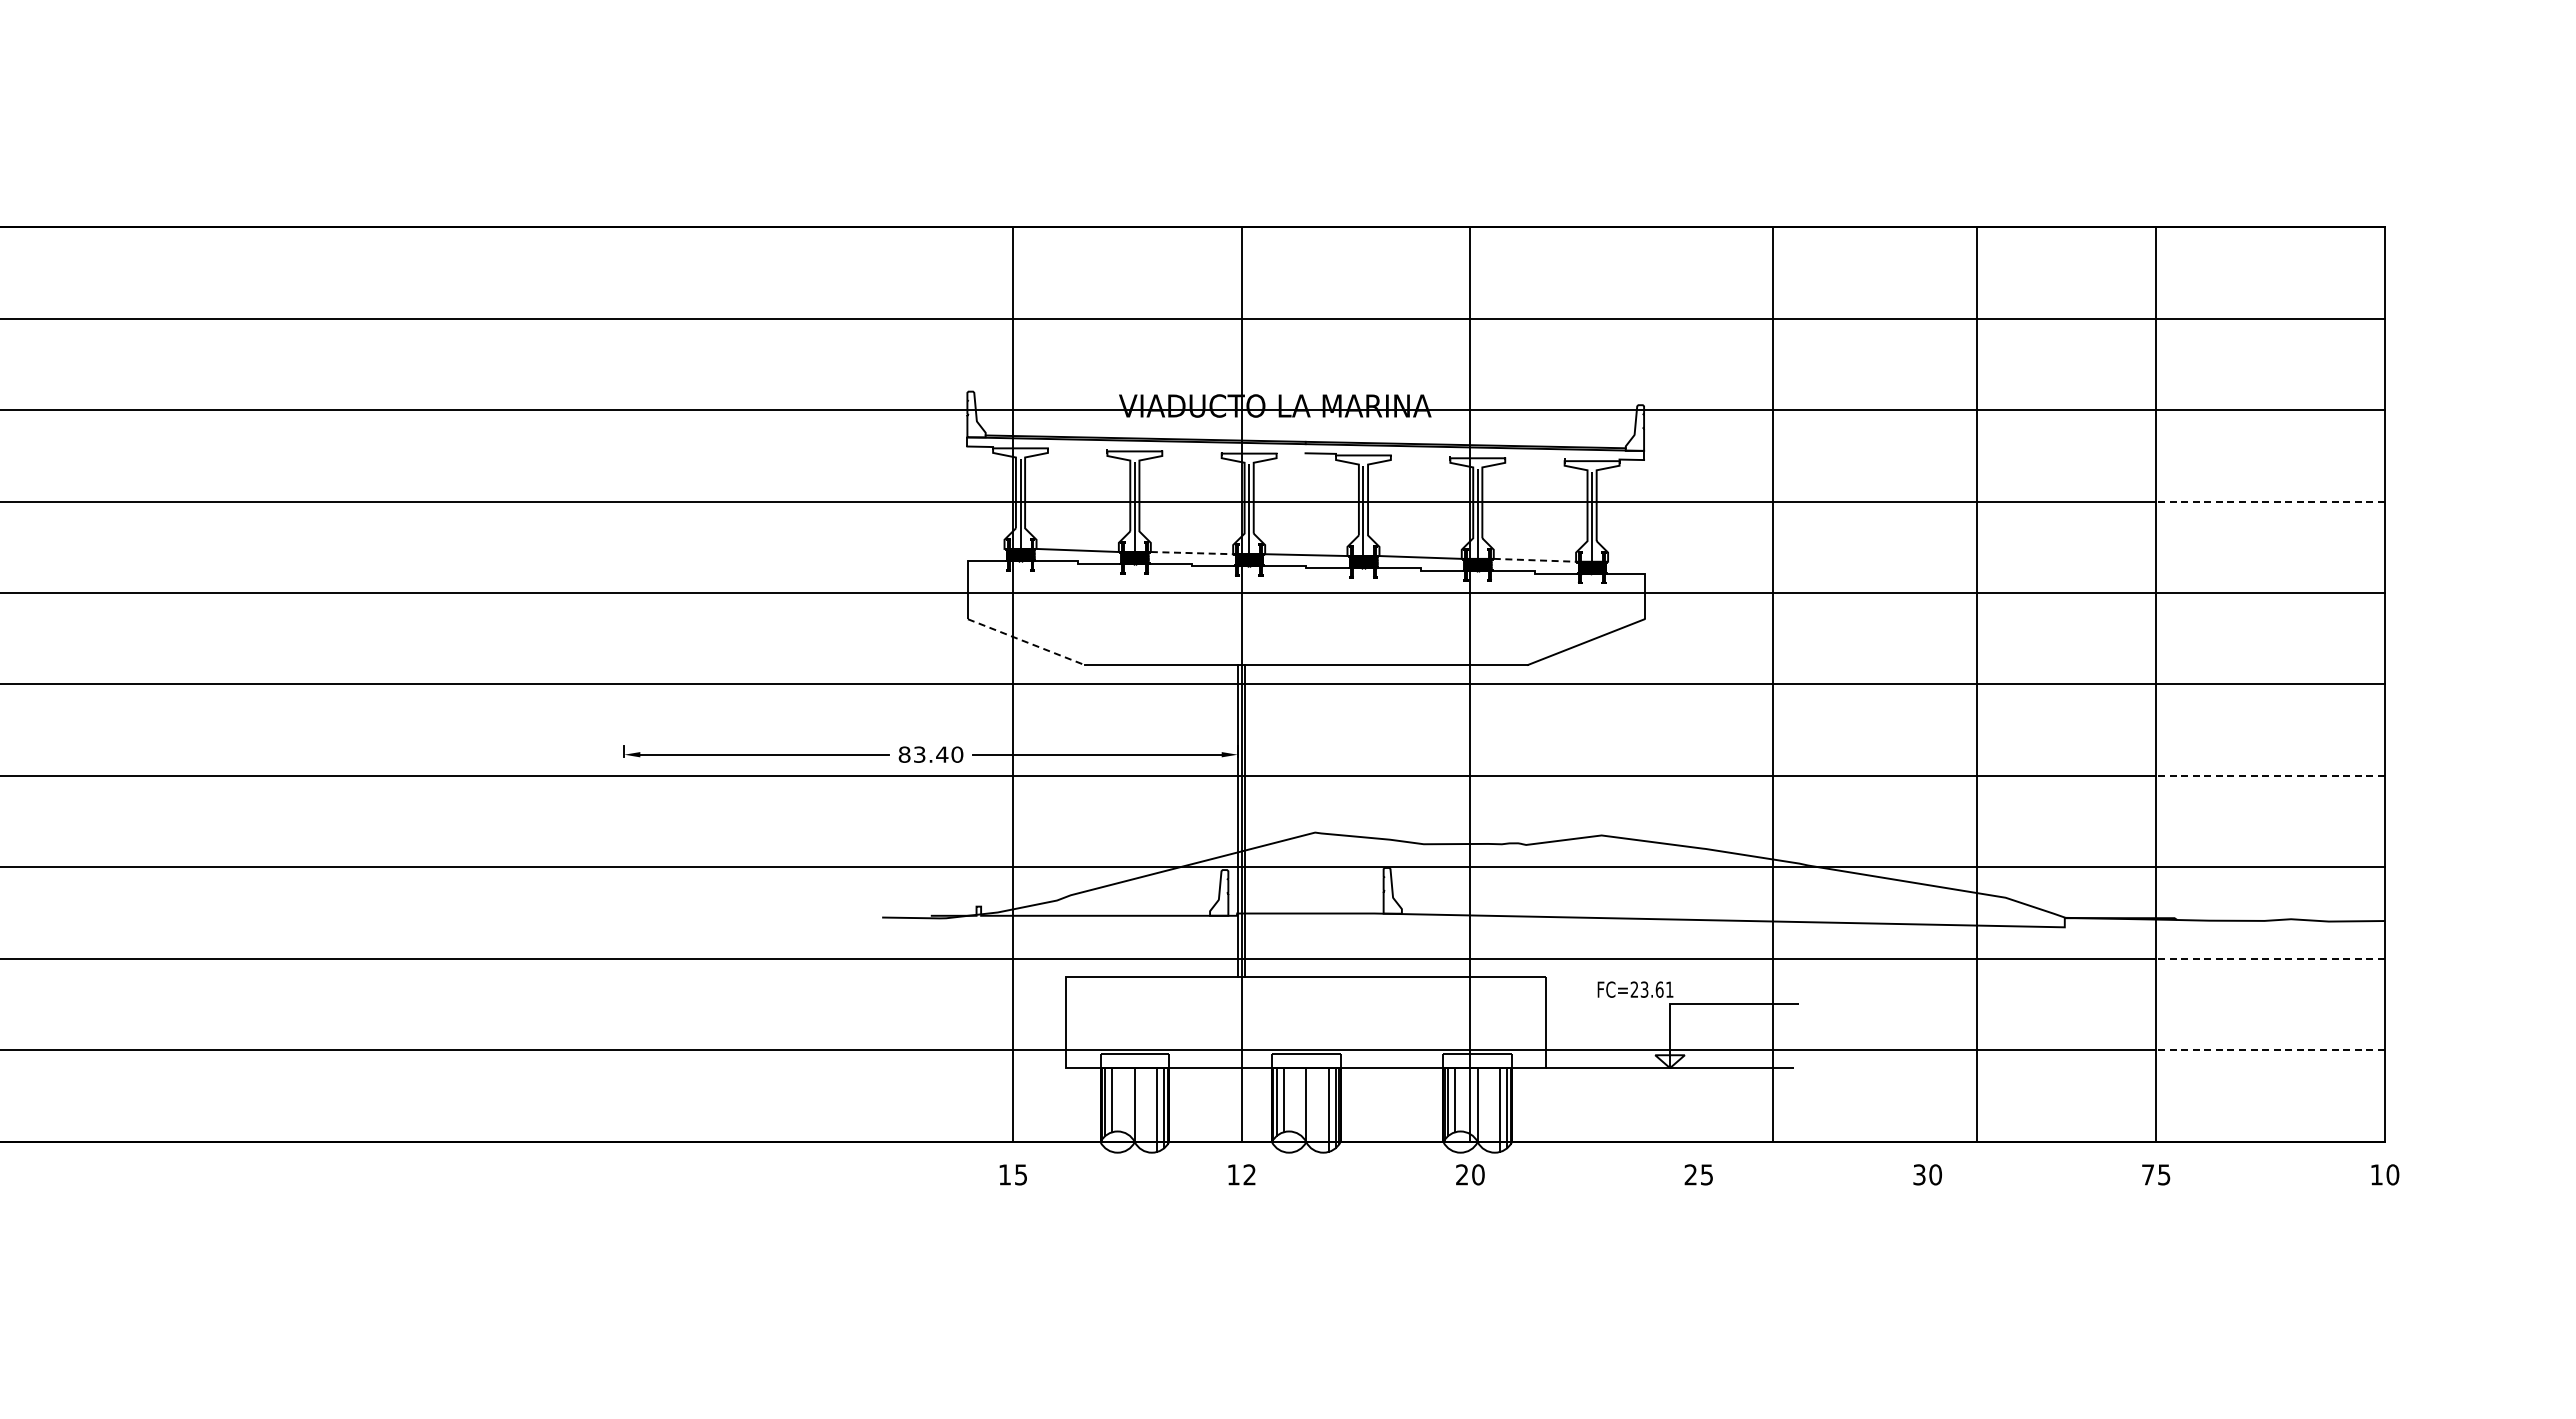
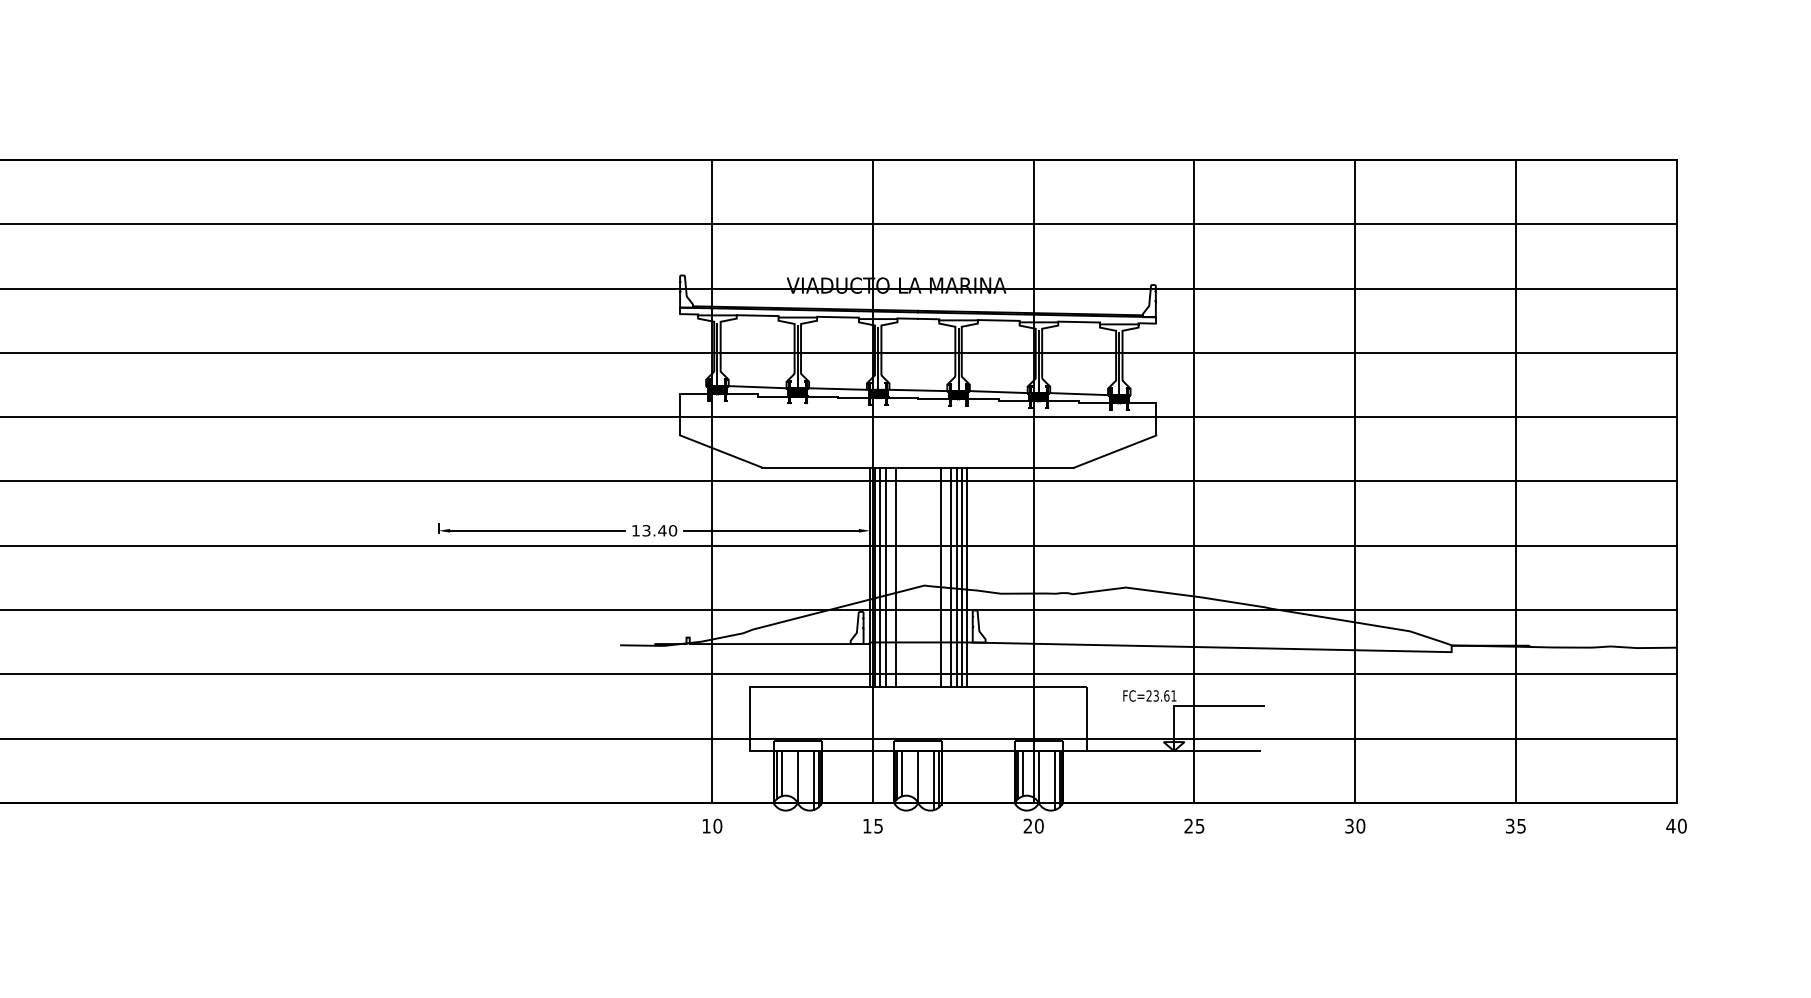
line: (1077, 448) -> (757, 315), added
line: (1191, 450) -> (837, 316), added
line: (1290, 452) -> (907, 318), added
line: (1420, 455) -> (998, 320), added
line: (1534, 457) -> (1078, 321), added
line: (2270, 501) -> (1596, 352), dashed -> solid
line: (1192, 553) -> (838, 389), dashed -> solid
line: (1535, 560) -> (1079, 394), dashed -> solid
line: (1026, 642) -> (721, 451), dashed -> solid
line: (1773, 684) -> (1194, 481), moved
line: (1976, 684) -> (1355, 481), moved
text: (904, 754) -> (635, 530), 83.40 -> 13.40
line: (2270, 775) -> (1596, 545), dashed -> solid
line: (1251, 820) -> (879, 577), added
line: (1260, 820) -> (886, 577), added
line: (1274, 820) -> (896, 577), added
line: (1338, 820) -> (941, 577), added
line: (1352, 820) -> (950, 577), added
line: (1361, 820) -> (957, 577), added
line: (1368, 820) -> (962, 577), added
line: (1374, 820) -> (966, 577), added
line: (2270, 958) -> (1596, 674), dashed -> solid
line: (2270, 1050) -> (1596, 738), dashed -> solid
text: (1020, 1174) -> (717, 825), 15 -> 10
text: (1249, 1174) -> (878, 825), 12 -> 15
text: (2148, 1174) -> (1510, 825), 75 -> 35
text: (2376, 1174) -> (1670, 825), 10 -> 40

